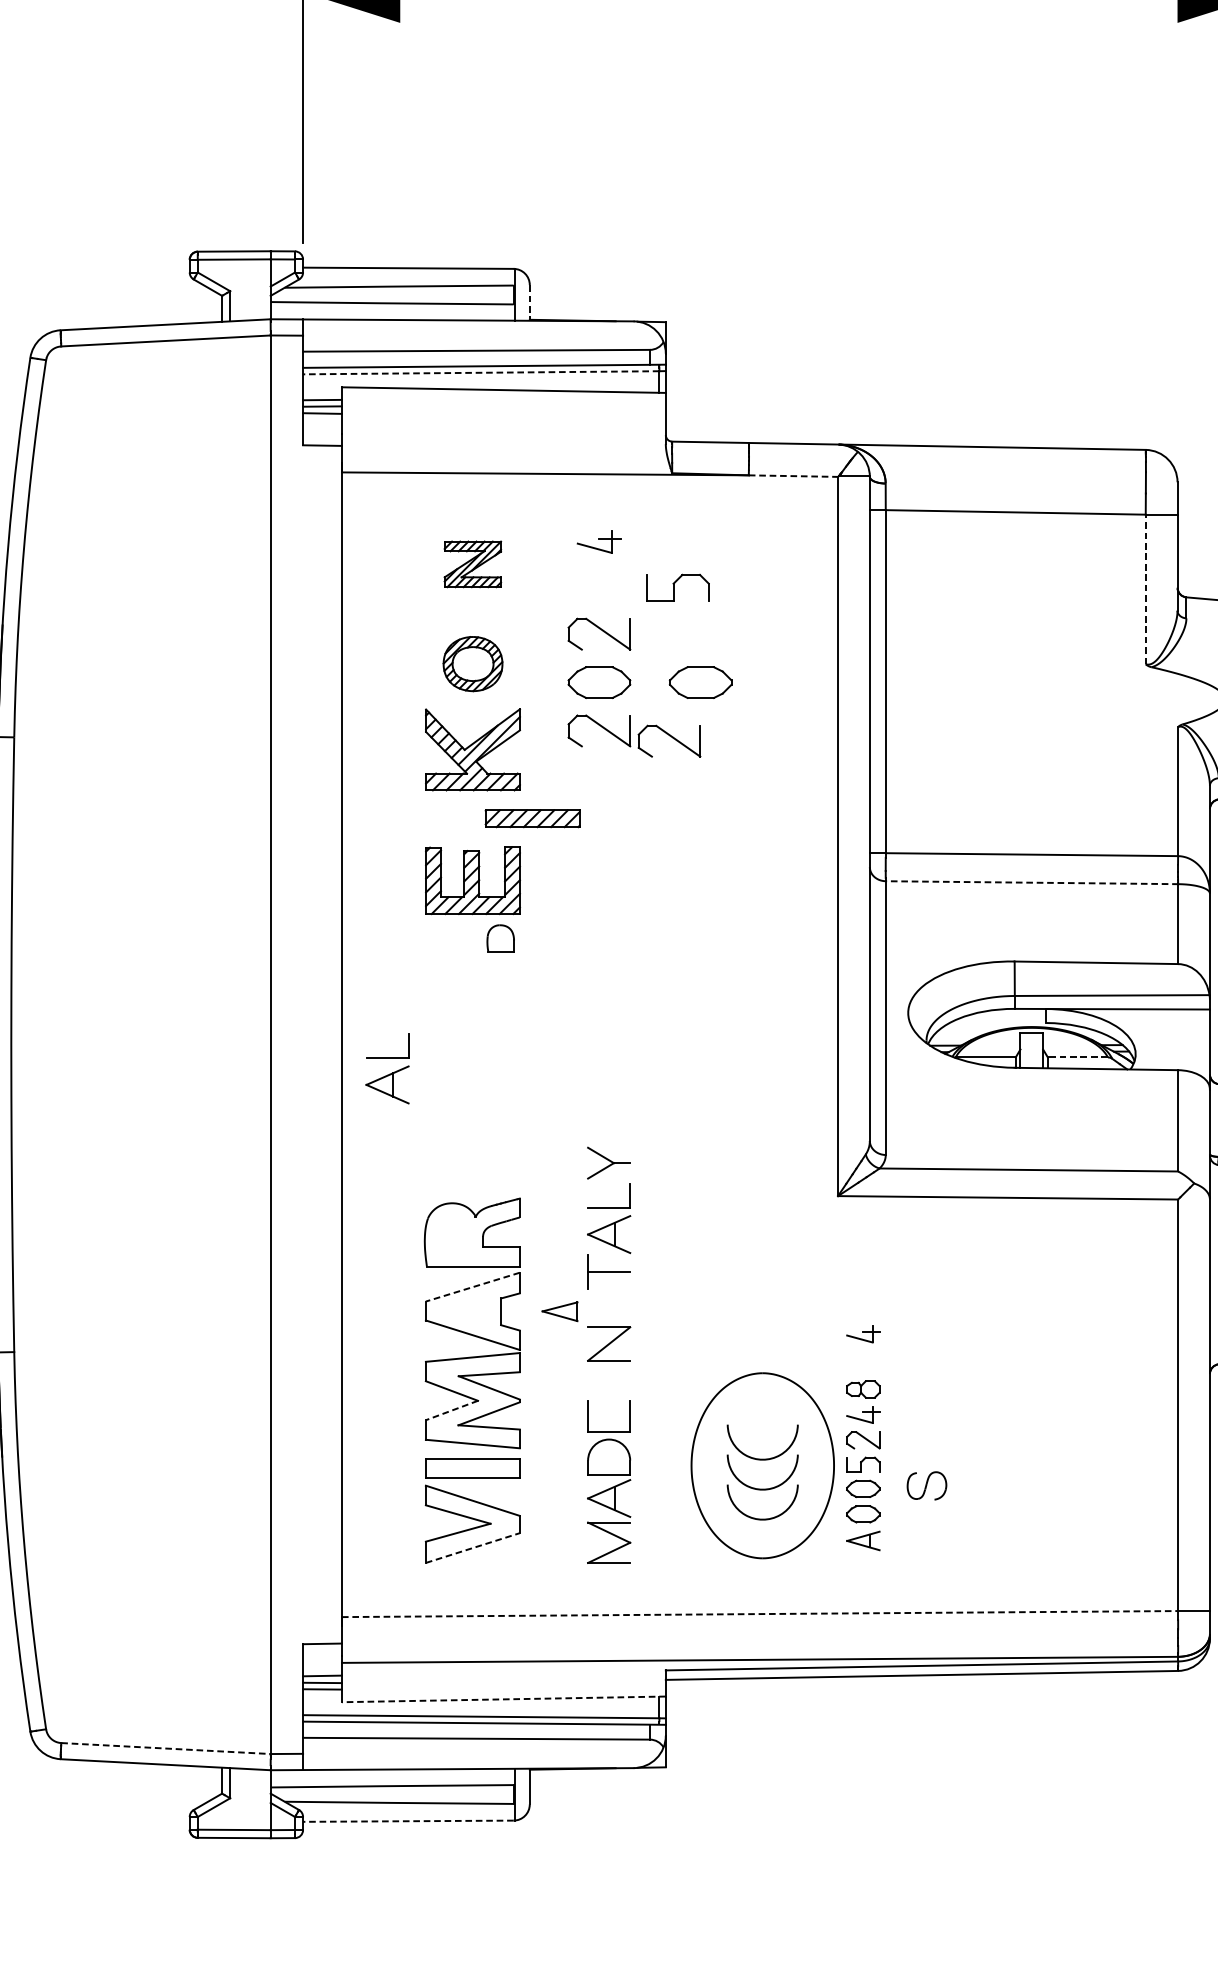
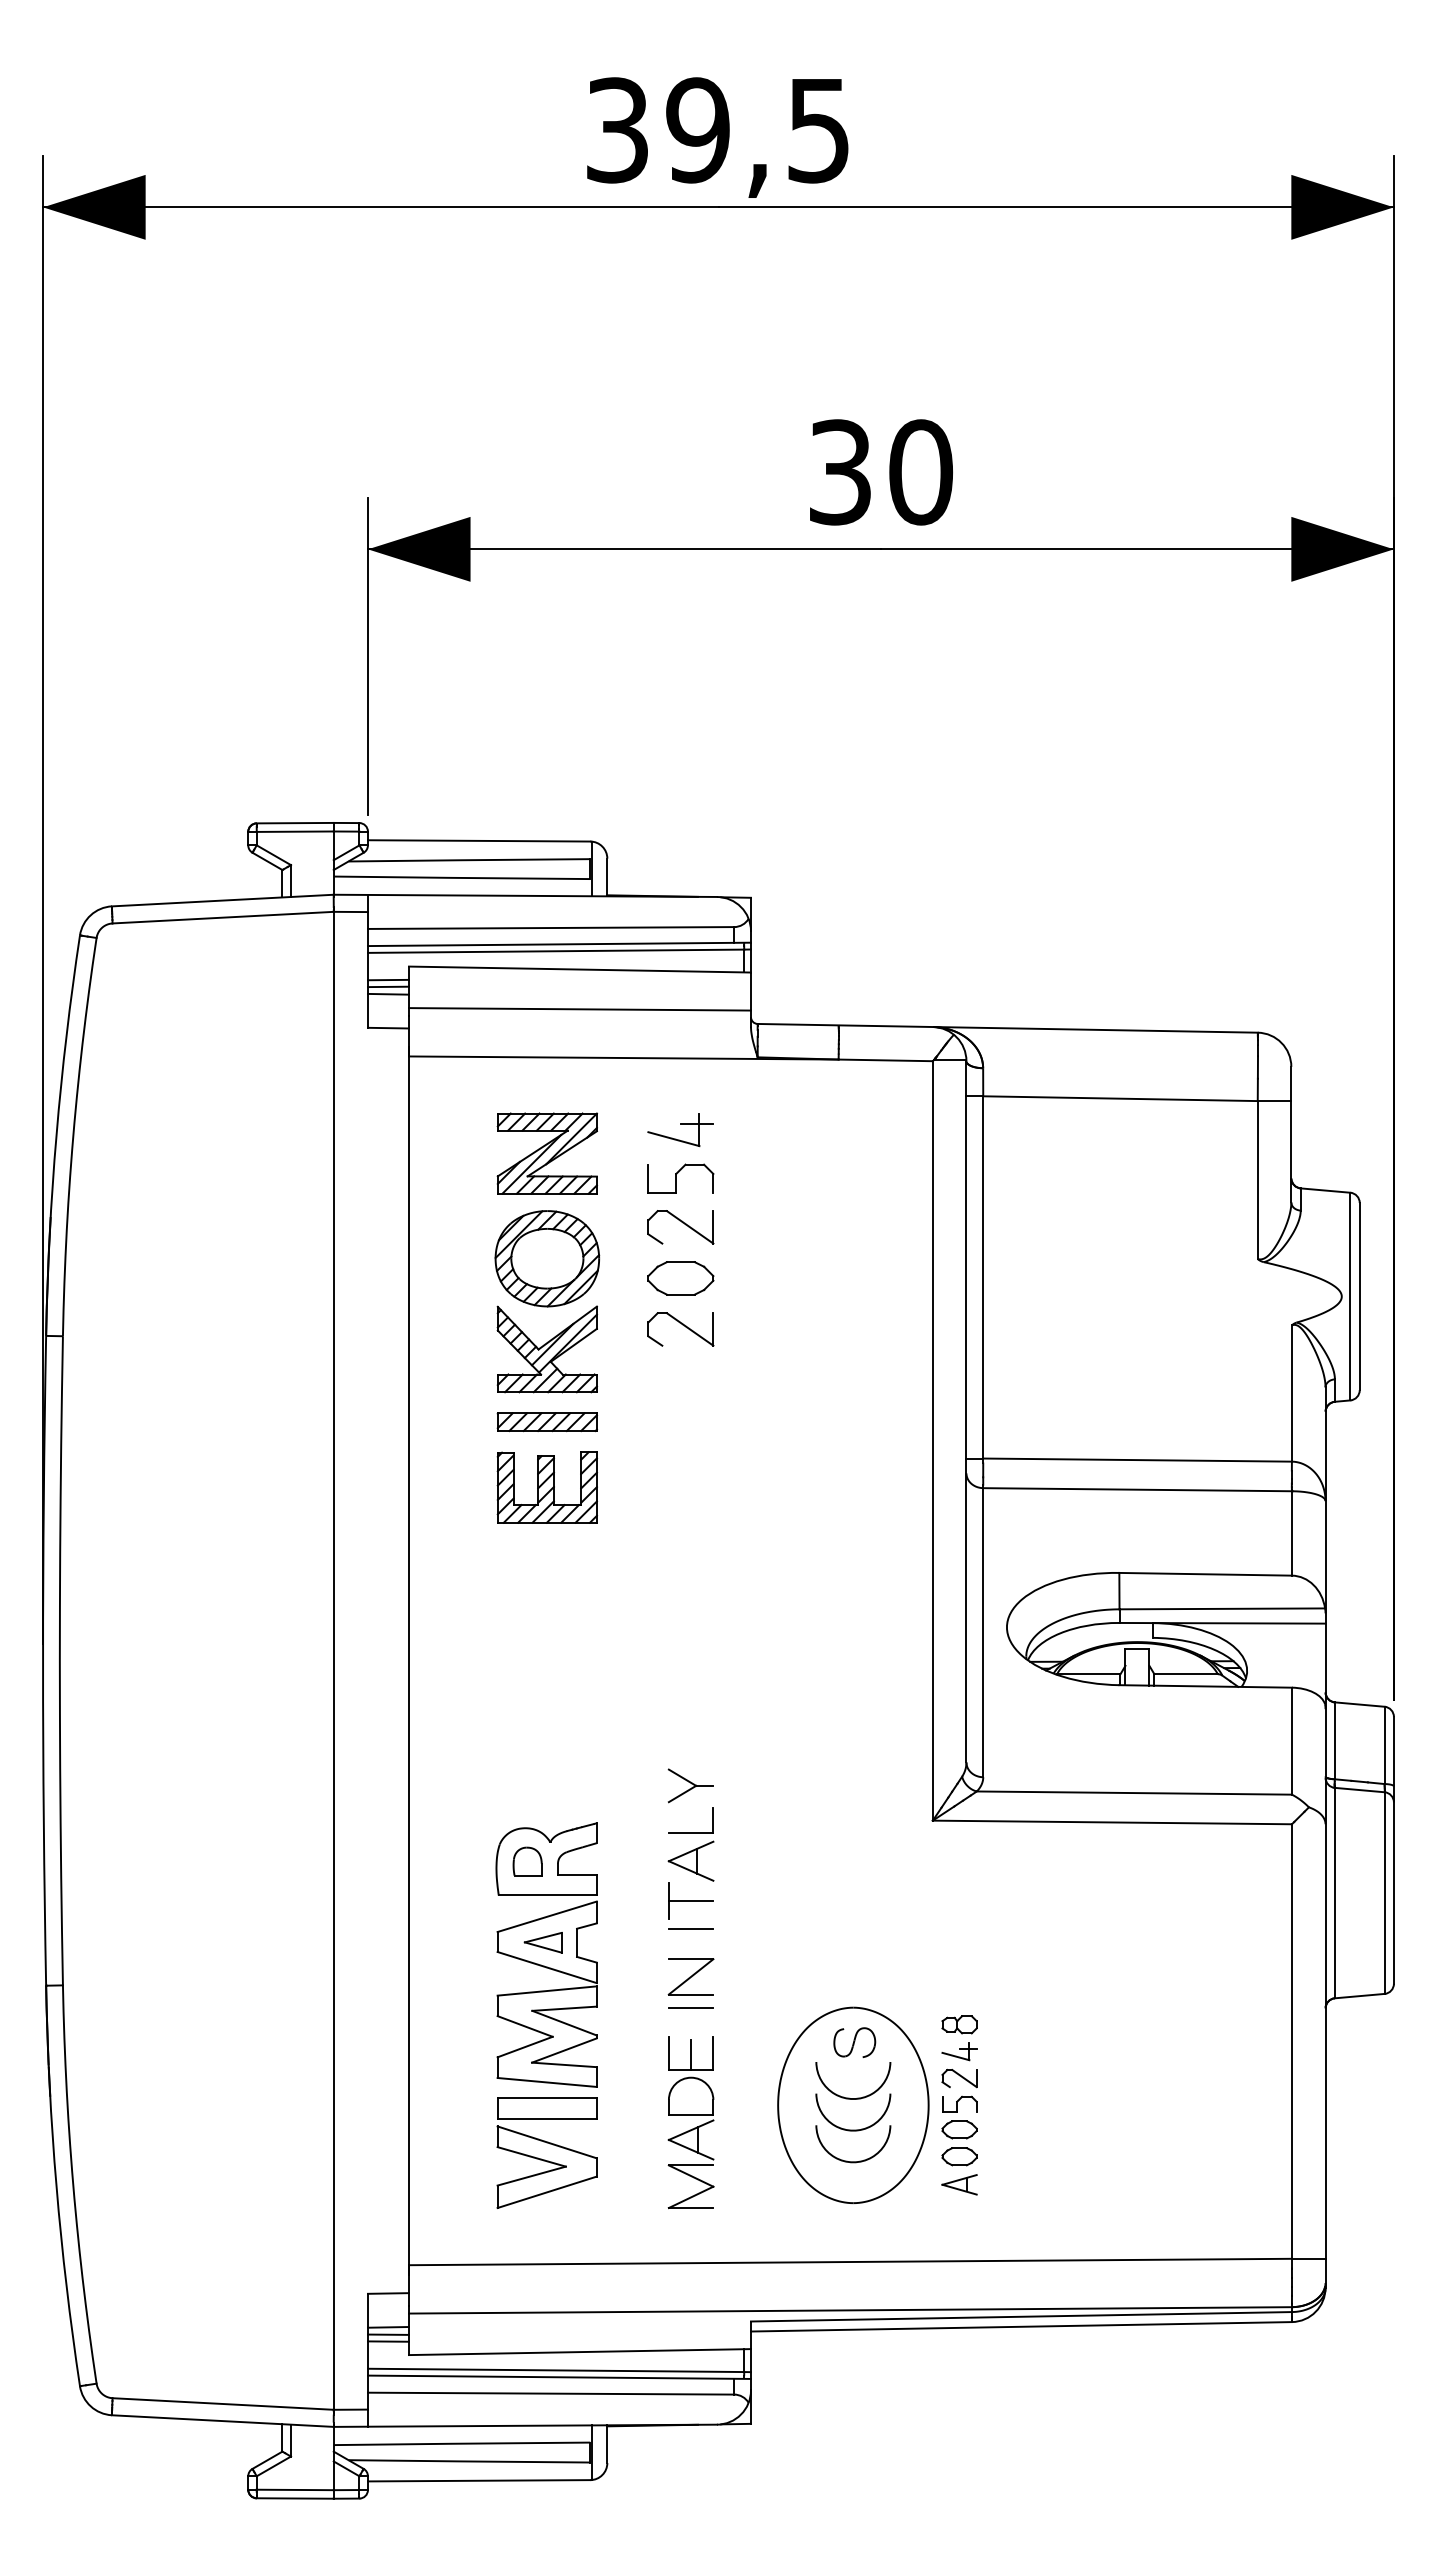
line: (529, 302) -> (607, 877), dashed -> solid
line: (480, 373) -> (555, 951), dashed -> solid
line: (503, 427) -> (579, 1009), added
line: (794, 476) -> (886, 1060), dashed -> solid
part: (599, 542) -> (680, 1130), size x1.43
part: (472, 564) -> (546, 1153), size x1.67
part: (677, 587) -> (680, 1178), moved
line: (1145, 589) -> (1257, 1180), dashed -> solid
part: (473, 663) -> (547, 1258), size x1.67
part: (700, 682) -> (787, 1278), removed
part: (669, 741) -> (754, 1340), removed
part: (531, 819) -> (546, 1422), moved
line: (1031, 882) -> (1137, 1489), dashed -> solid
part: (500, 938) -> (527, 1861), moved
line: (1078, 1057) -> (1186, 1674), dashed -> solid
part: (386, 1069) -> (456, 1686), removed
line: (473, 1286) -> (547, 1916), dashed -> solid
line: (608, 1298) -> (690, 1928), added
part: (559, 1311) -> (542, 1942), moved
part: (863, 1334) -> (959, 1966), removed
line: (608, 1373) -> (690, 2007), added
line: (451, 1410) -> (524, 2047), dashed -> solid
line: (609, 1417) -> (691, 2054), added
part: (926, 1485) -> (854, 2042), moved
line: (473, 1548) -> (547, 2192), dashed -> solid
line: (760, 1614) -> (850, 2262), dashed -> solid
line: (503, 1699) -> (579, 2352), dashed -> solid
line: (166, 1749) -> (223, 2404), dashed -> solid
line: (407, 1820) -> (478, 2480), dashed -> solid

